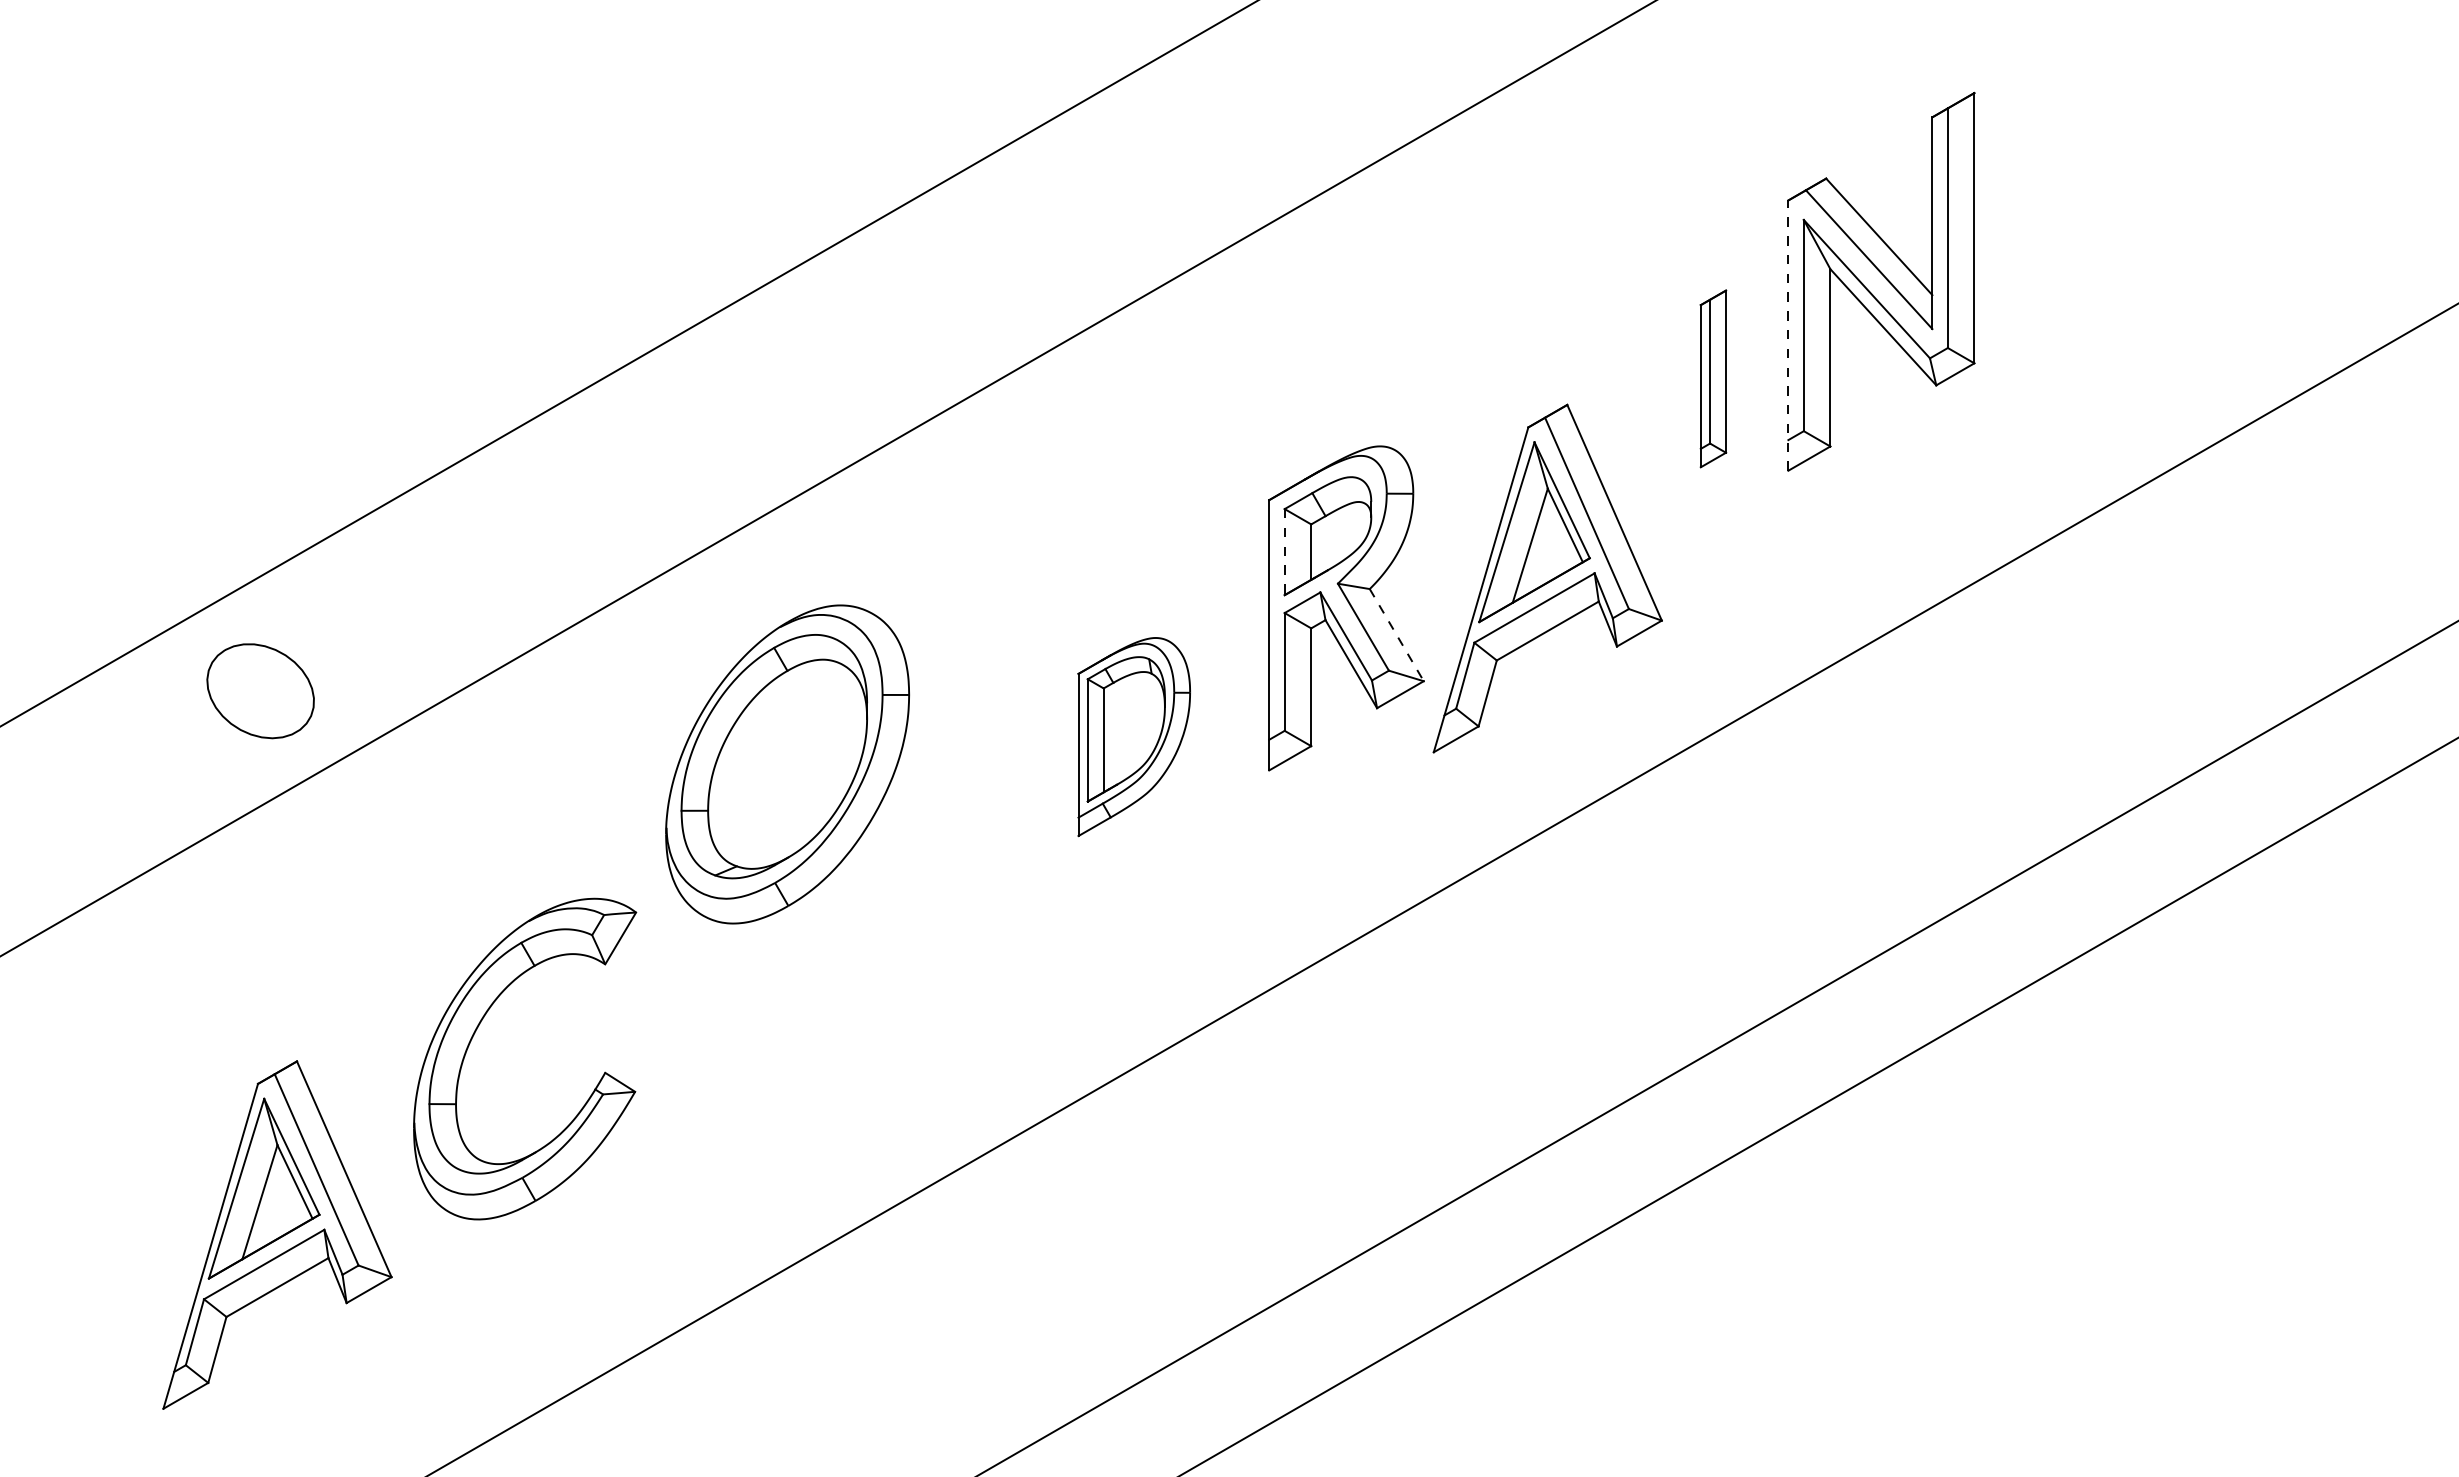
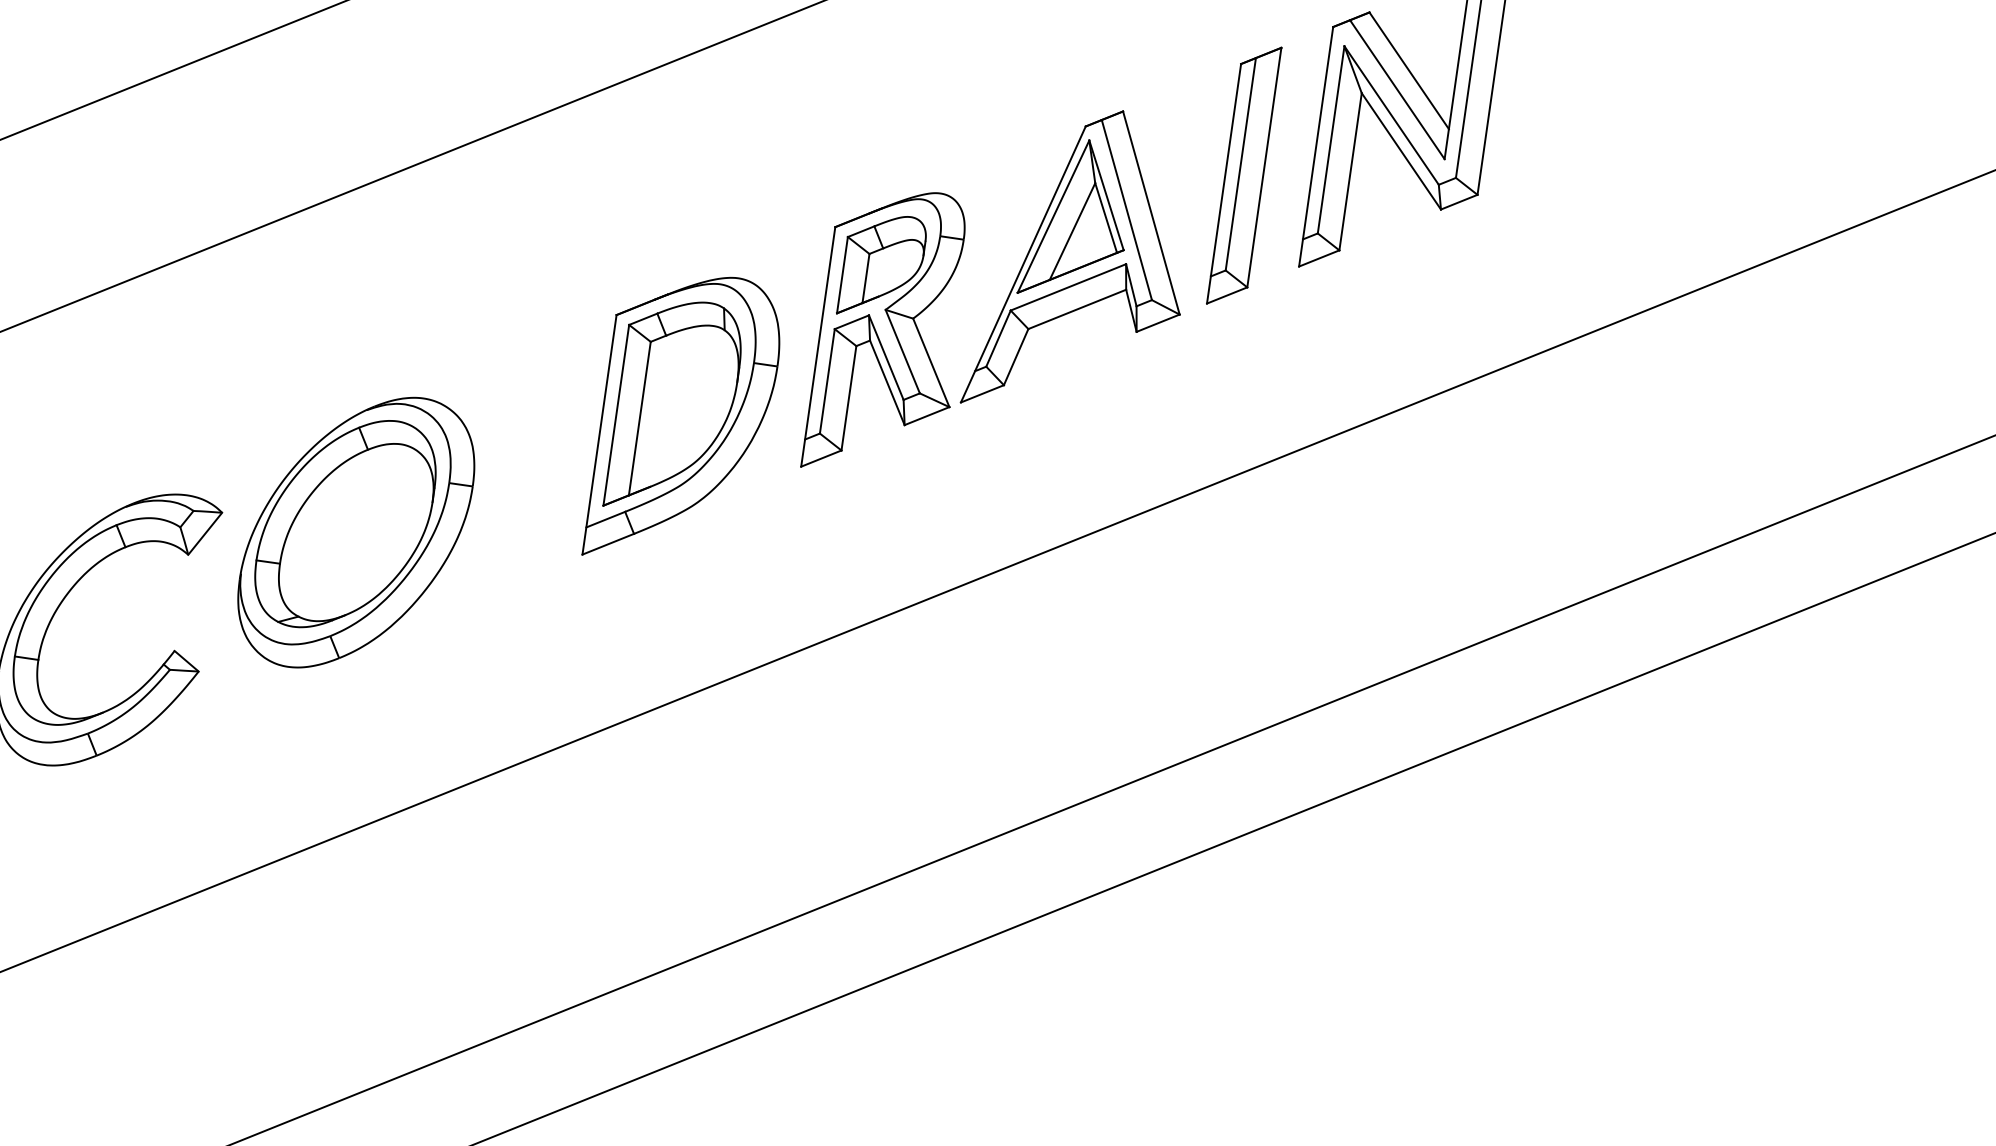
line: (1788, 335) -> (1316, 146), dashed -> solid
part: (1713, 378) -> (1244, 175), size x1.67
line: (1284, 552) -> (842, 275), dashed -> solid
part: (1547, 578) -> (1083, 262), moved
line: (1397, 635) -> (931, 363), dashed -> solid
part: (1134, 736) -> (686, 419), size x1.67
part: (787, 764) -> (356, 532), moved

